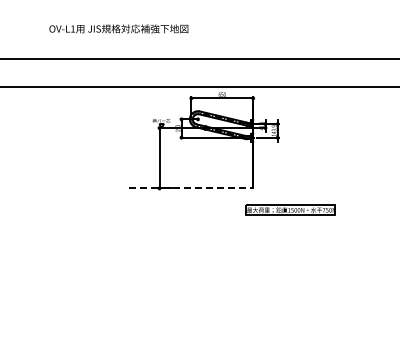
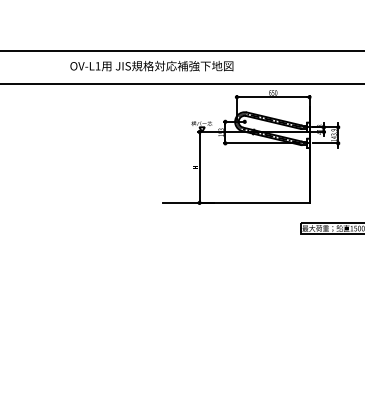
text: (118, 28) -> (151, 65), moved
line: (191, 188) -> (237, 202), dashed -> solid

